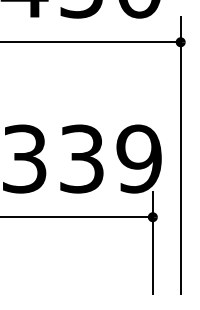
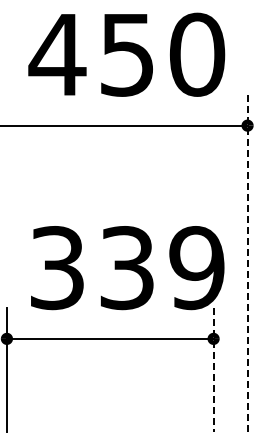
line: (180, 155) -> (247, 263), solid -> dashed
line: (152, 243) -> (213, 370), solid -> dashed

